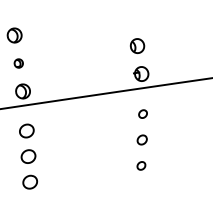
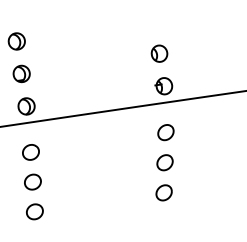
part: (18, 63) -> (21, 73), size x1.67
part: (142, 113) -> (165, 132), size x1.67
part: (141, 139) -> (164, 162), size x1.43
part: (140, 165) -> (163, 192), size x1.67

